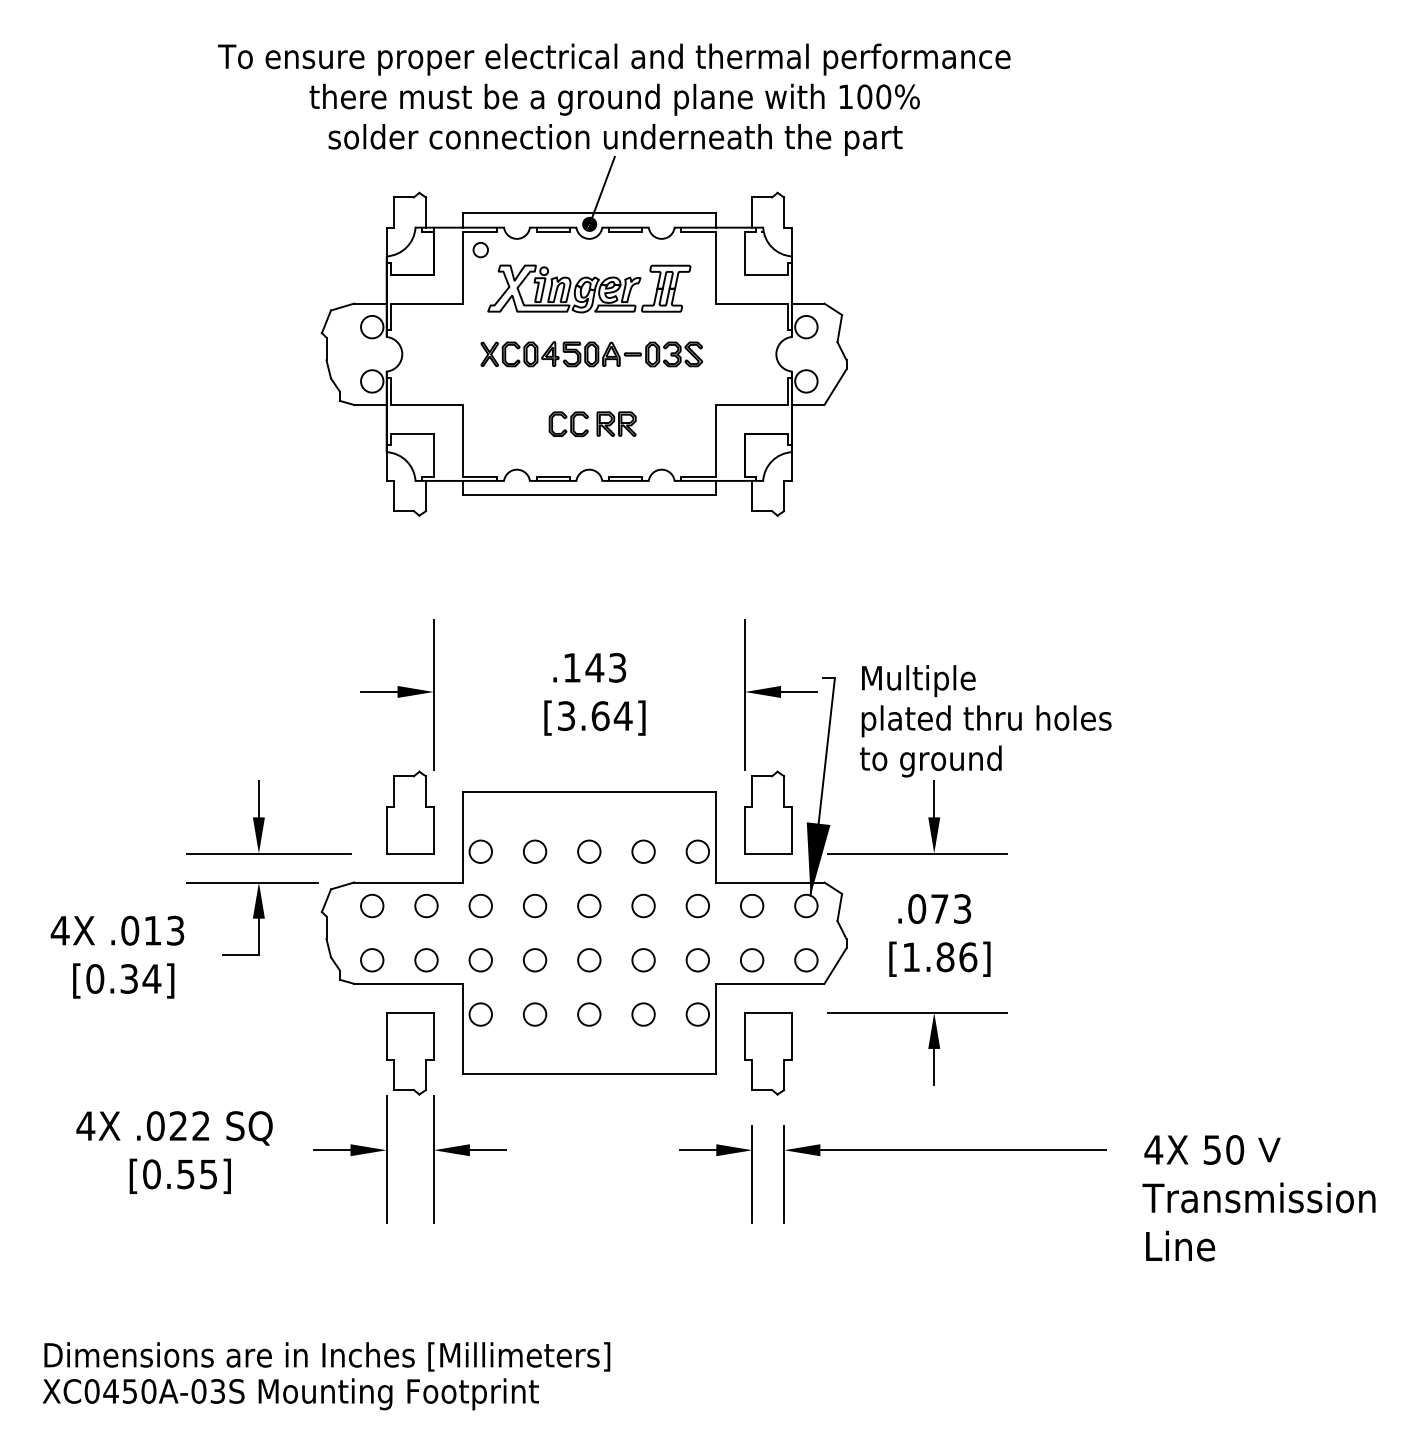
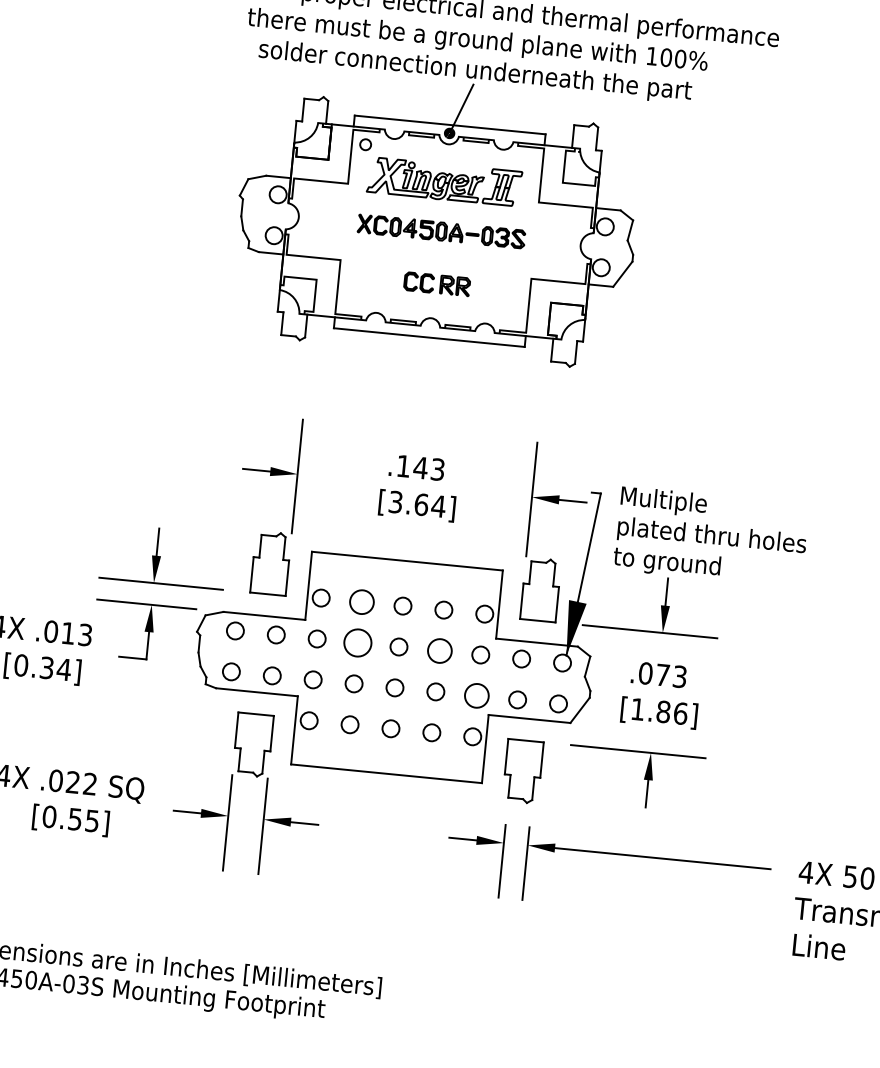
circle: (535, 851) -> (362, 601), size x1.4
circle: (535, 905) -> (358, 642), size x1.6
circle: (643, 905) -> (439, 650), size x1.4
circle: (697, 960) -> (476, 696), size x1.4

